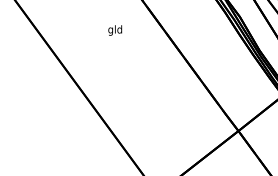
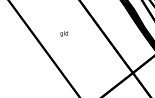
text: (113, 29) -> (63, 33), moved

